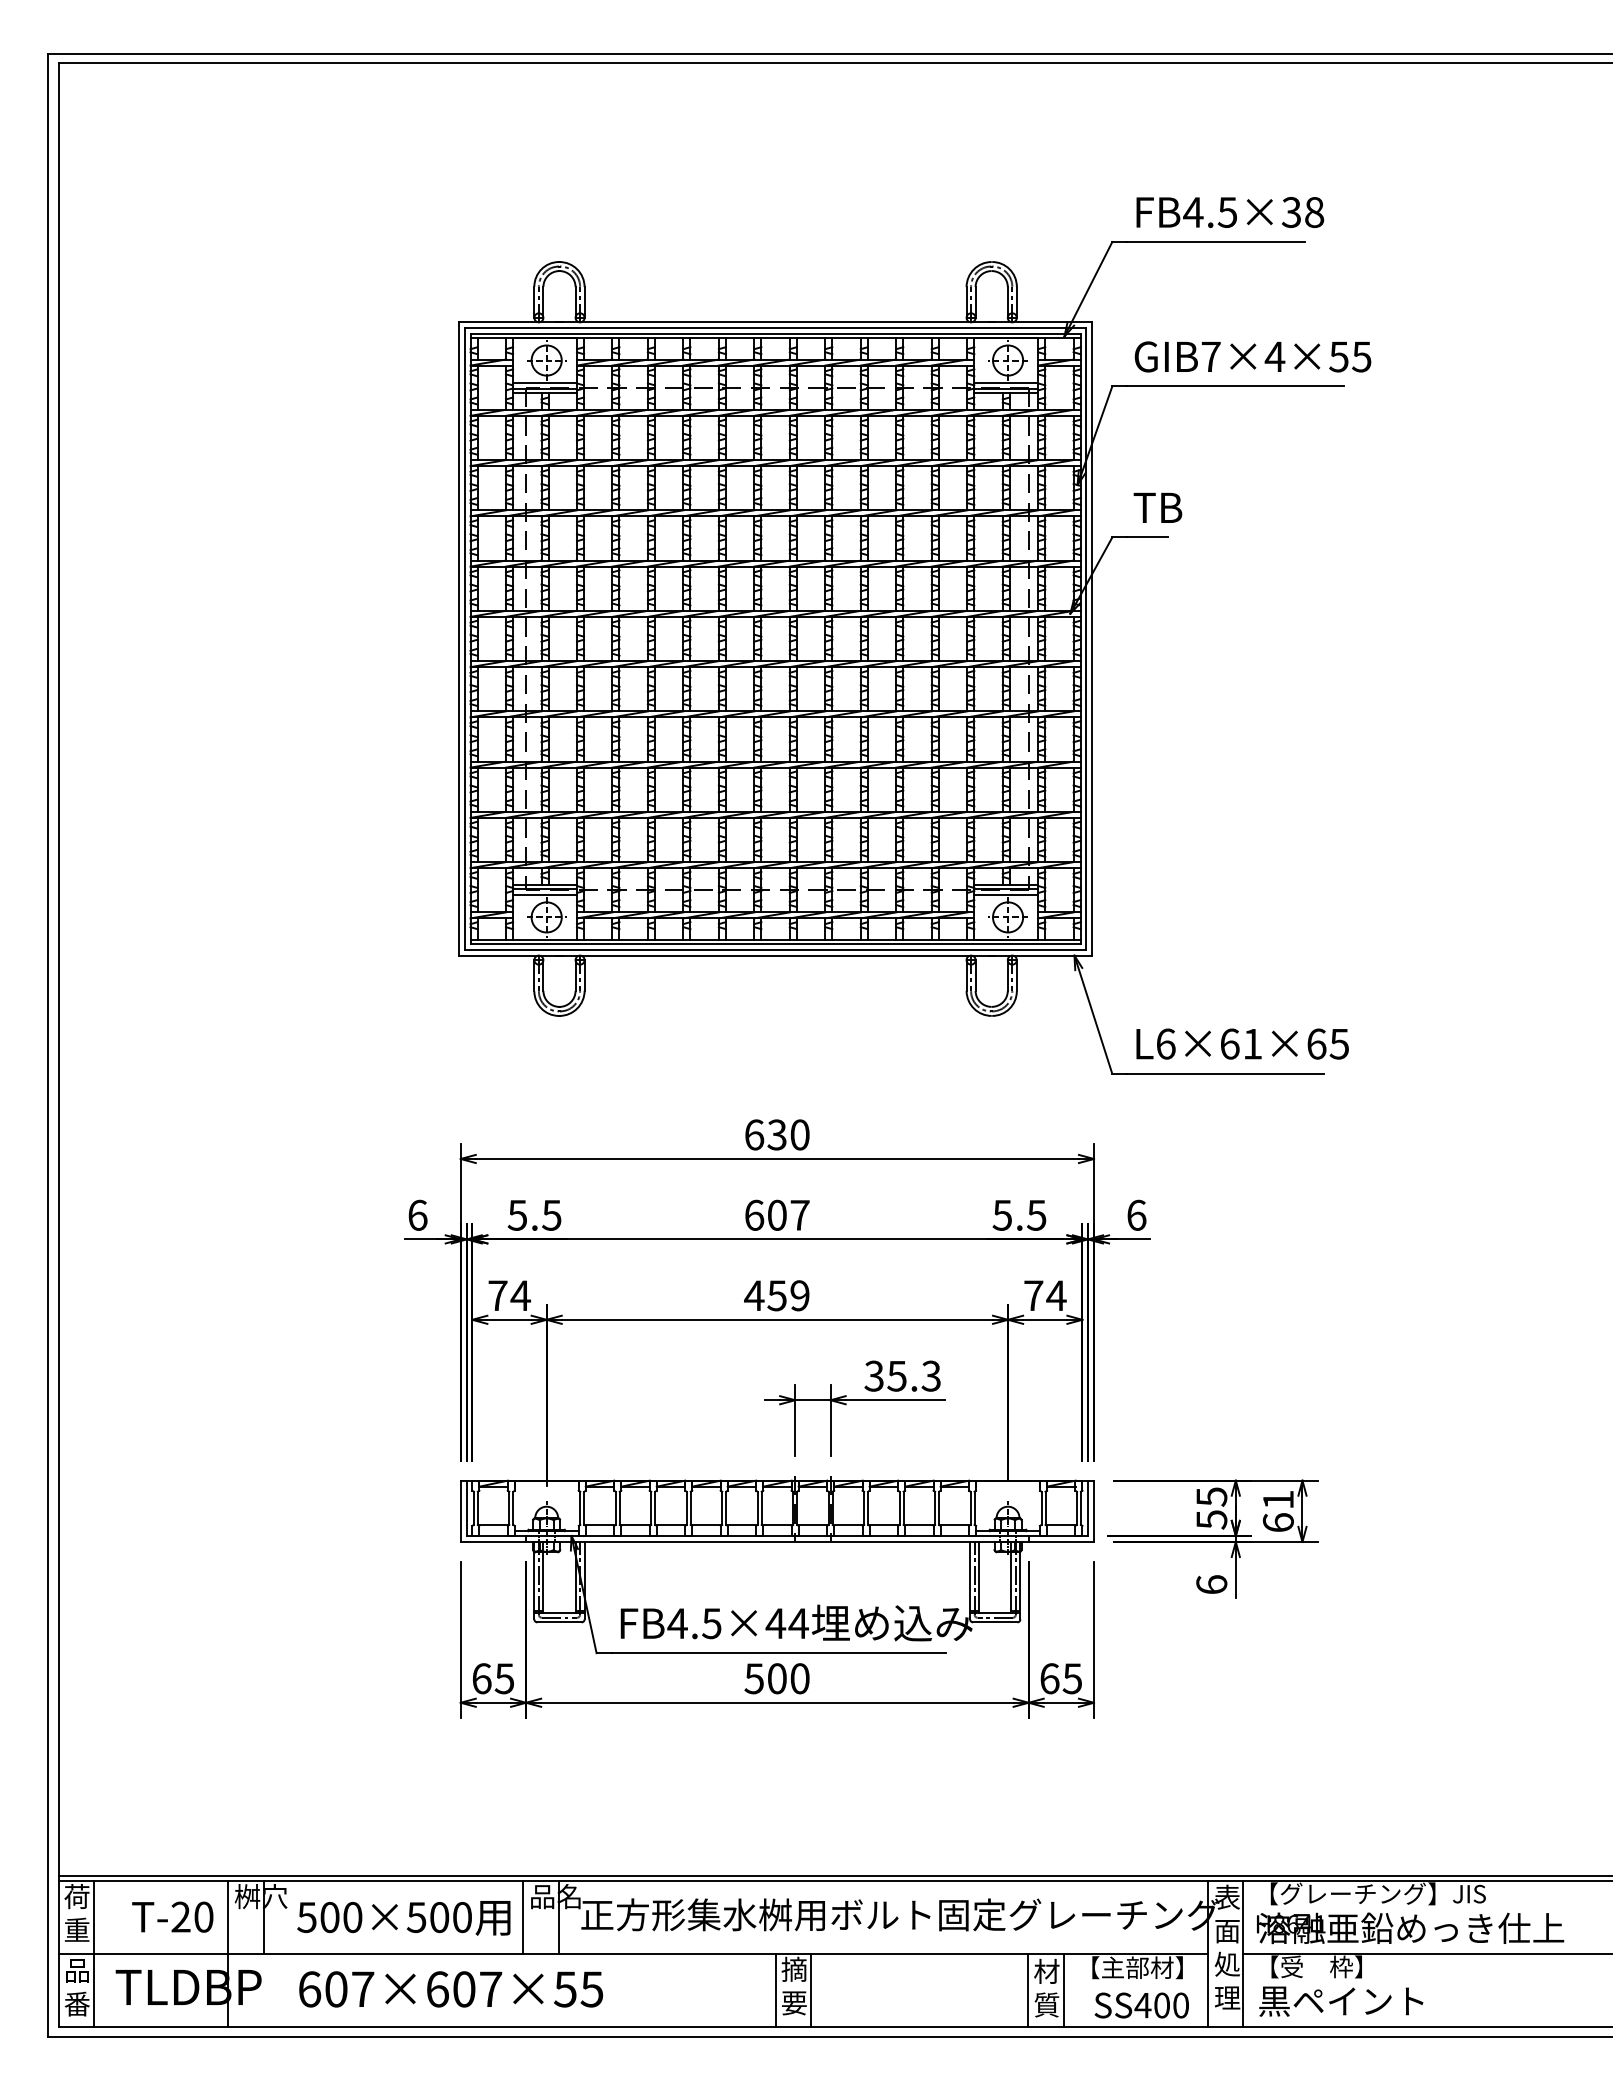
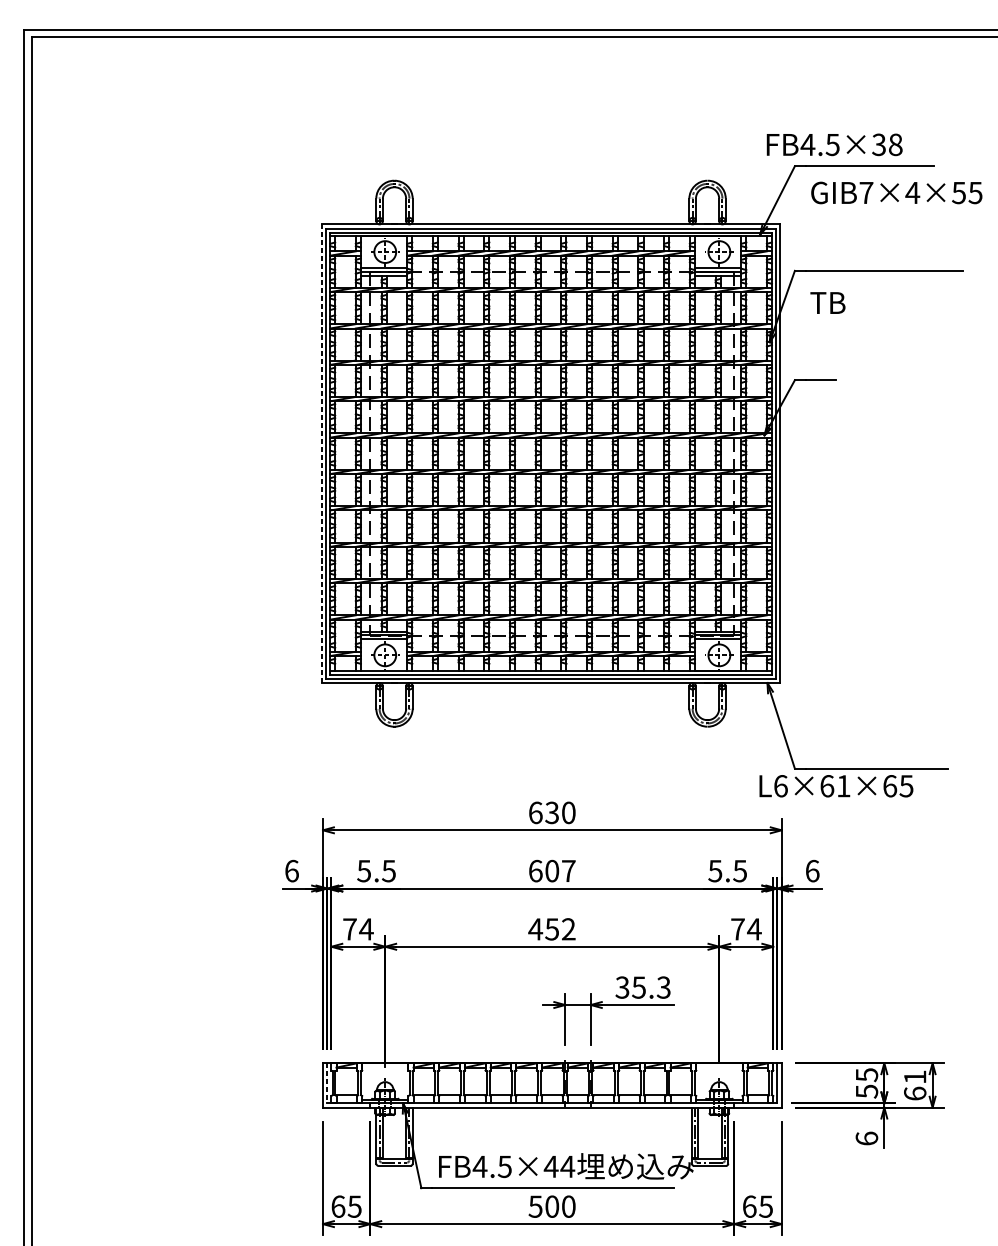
text: (1230, 212) -> (834, 144), moved
text: (1252, 356) -> (896, 192), moved
text: (1157, 507) -> (827, 302), moved
line: (458, 638) -> (321, 453), solid -> dashed
text: (1242, 1043) -> (836, 785), moved
text: (799, 1295) -> (568, 929), 459 -> 452
line: (466, 1508) -> (327, 1083), solid -> dashed

